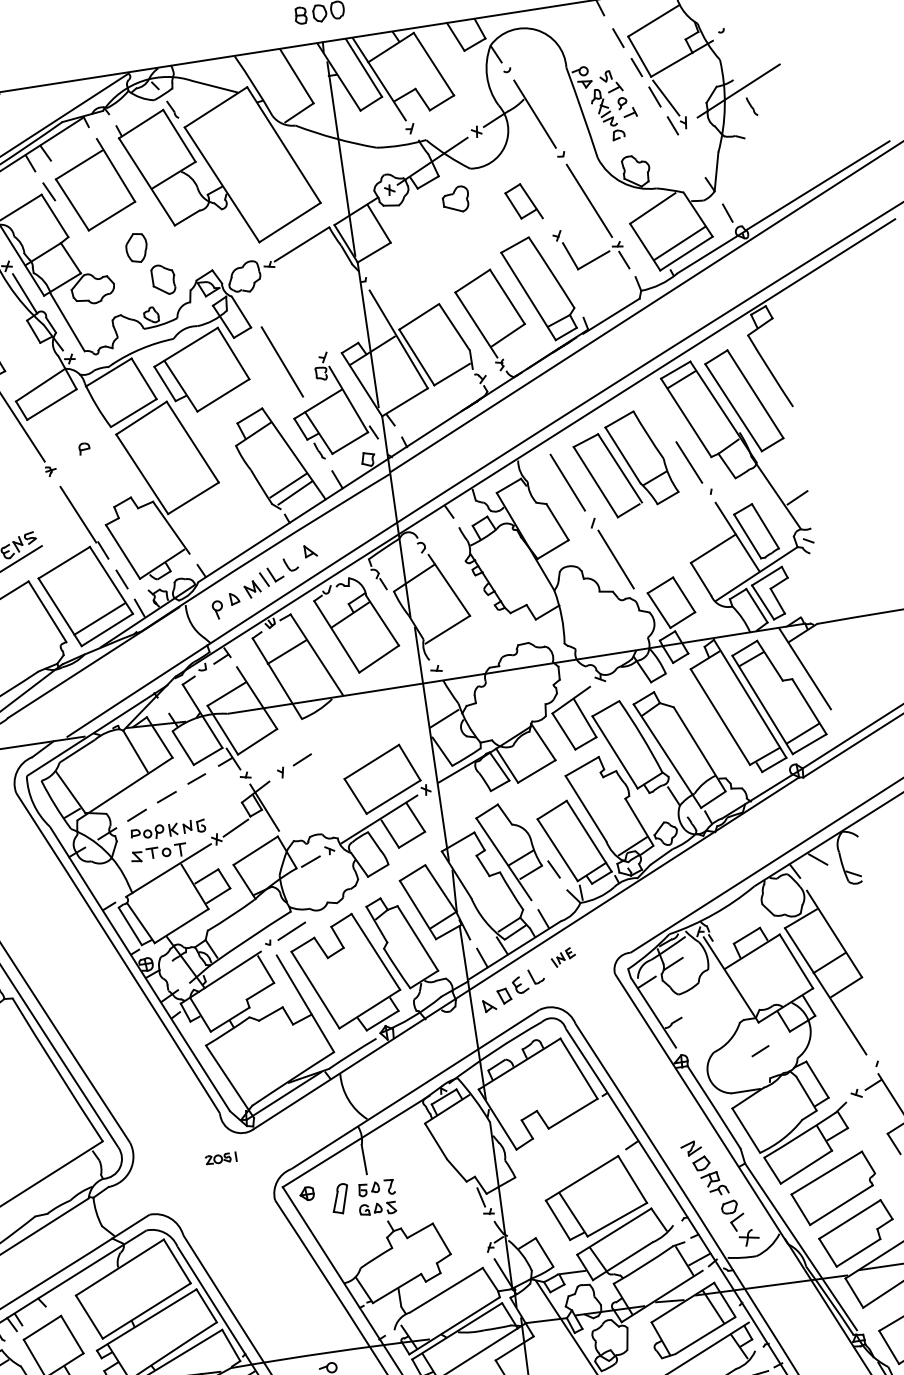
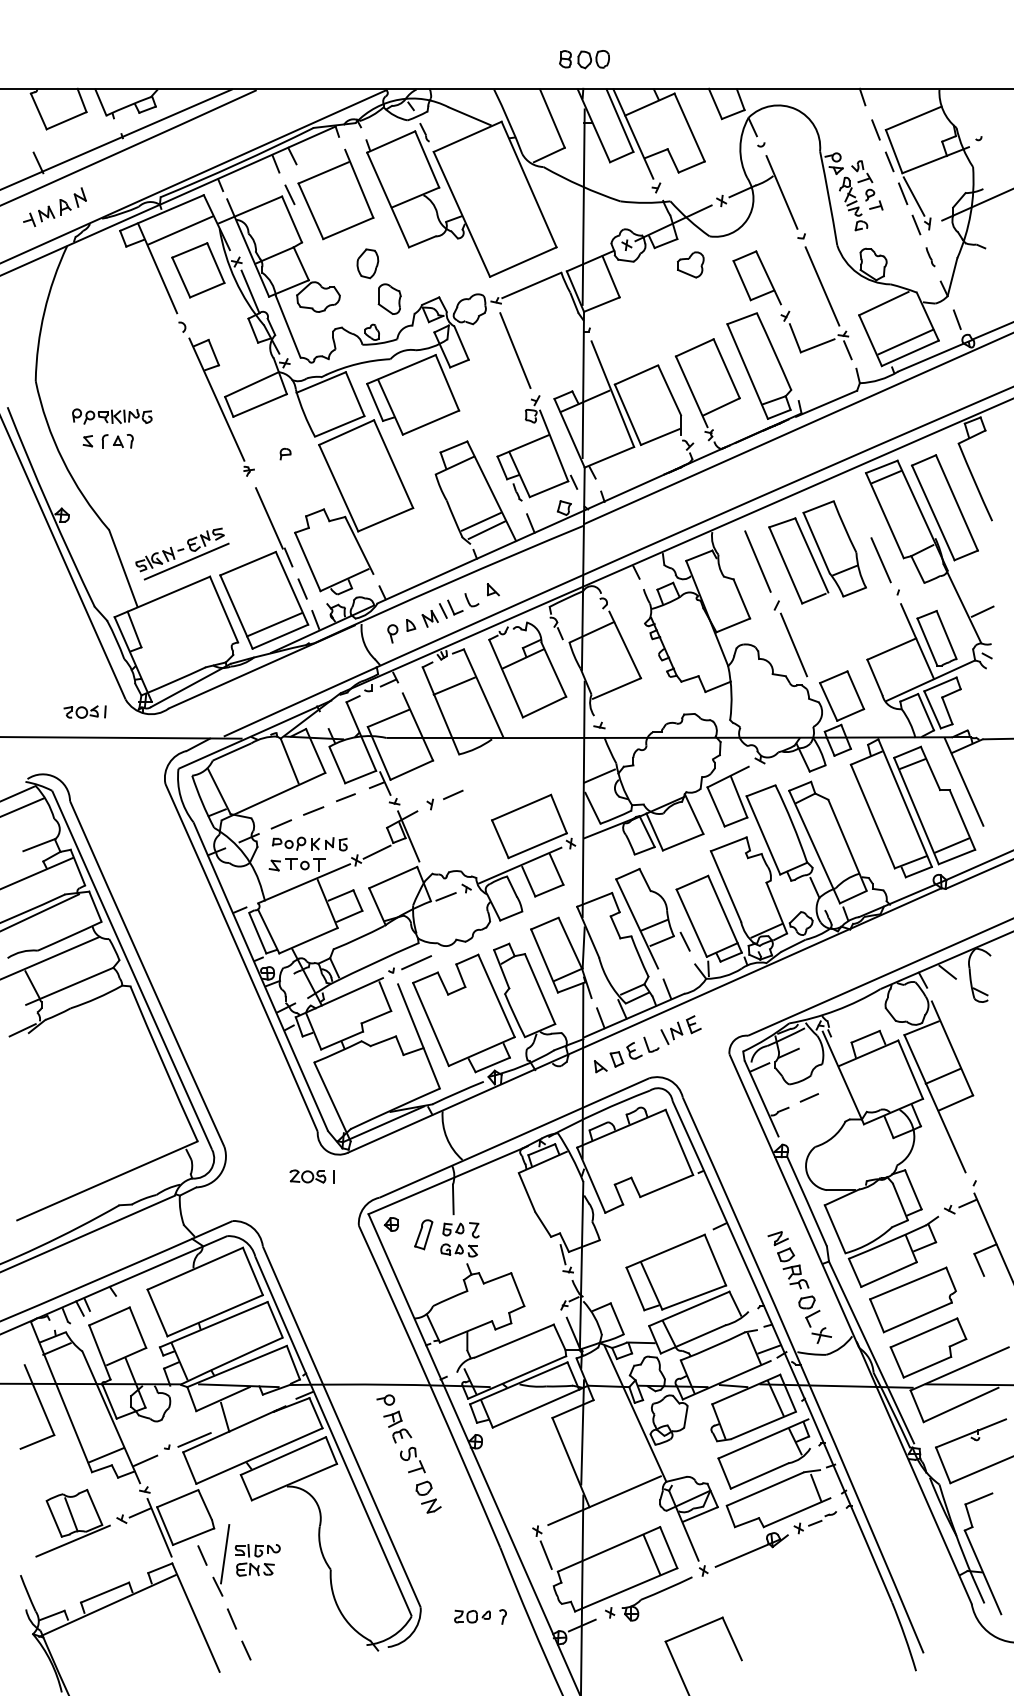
line: (752, 106) -> (930, 257), moved
part: (522, 202) -> (756, 277), size x1.43
line: (282, 361) -> (515, 350), moved
part: (562, 956) -> (680, 1029), size x1.67
line: (759, 1050) -> (808, 1097), moved
part: (220, 1158) -> (311, 1176), size x1.43

